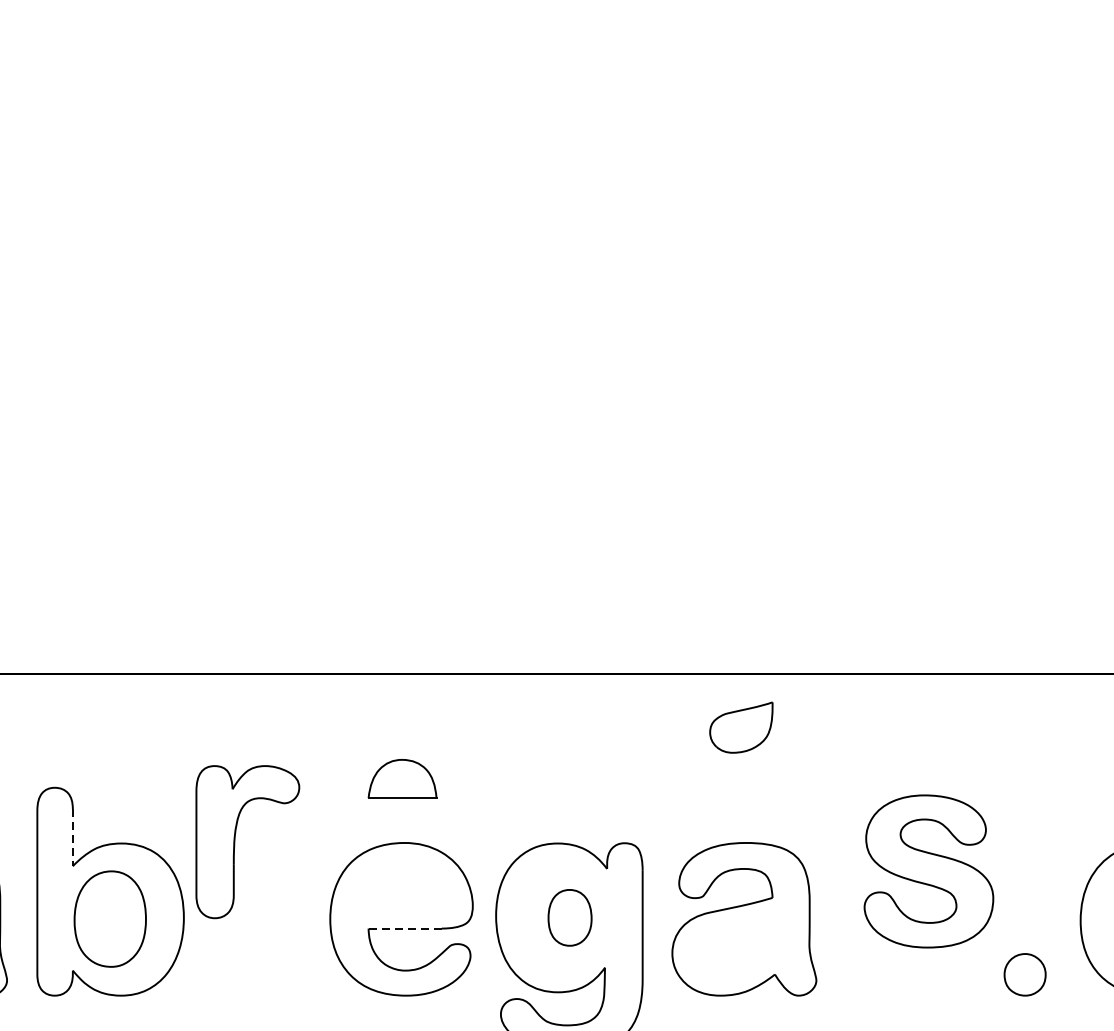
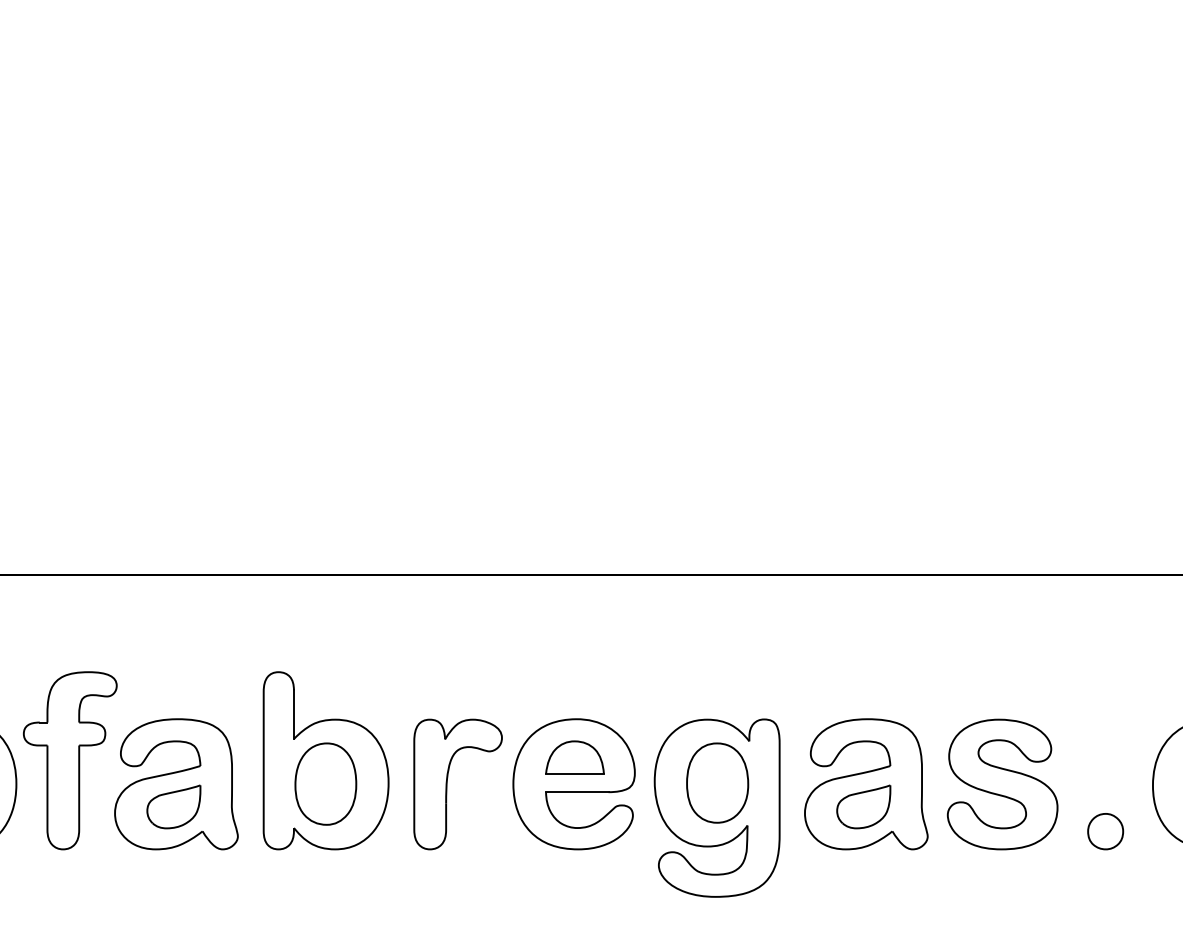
part: (741, 727) -> (863, 806), moved
part: (401, 778) -> (574, 757), moved
line: (72, 838) -> (293, 715), dashed -> solid
part: (235, 842) -> (447, 784), moved
part: (928, 871) -> (1002, 784), moved
part: (569, 917) -> (717, 782), size x1.67
line: (404, 928) -> (576, 792), dashed -> solid

